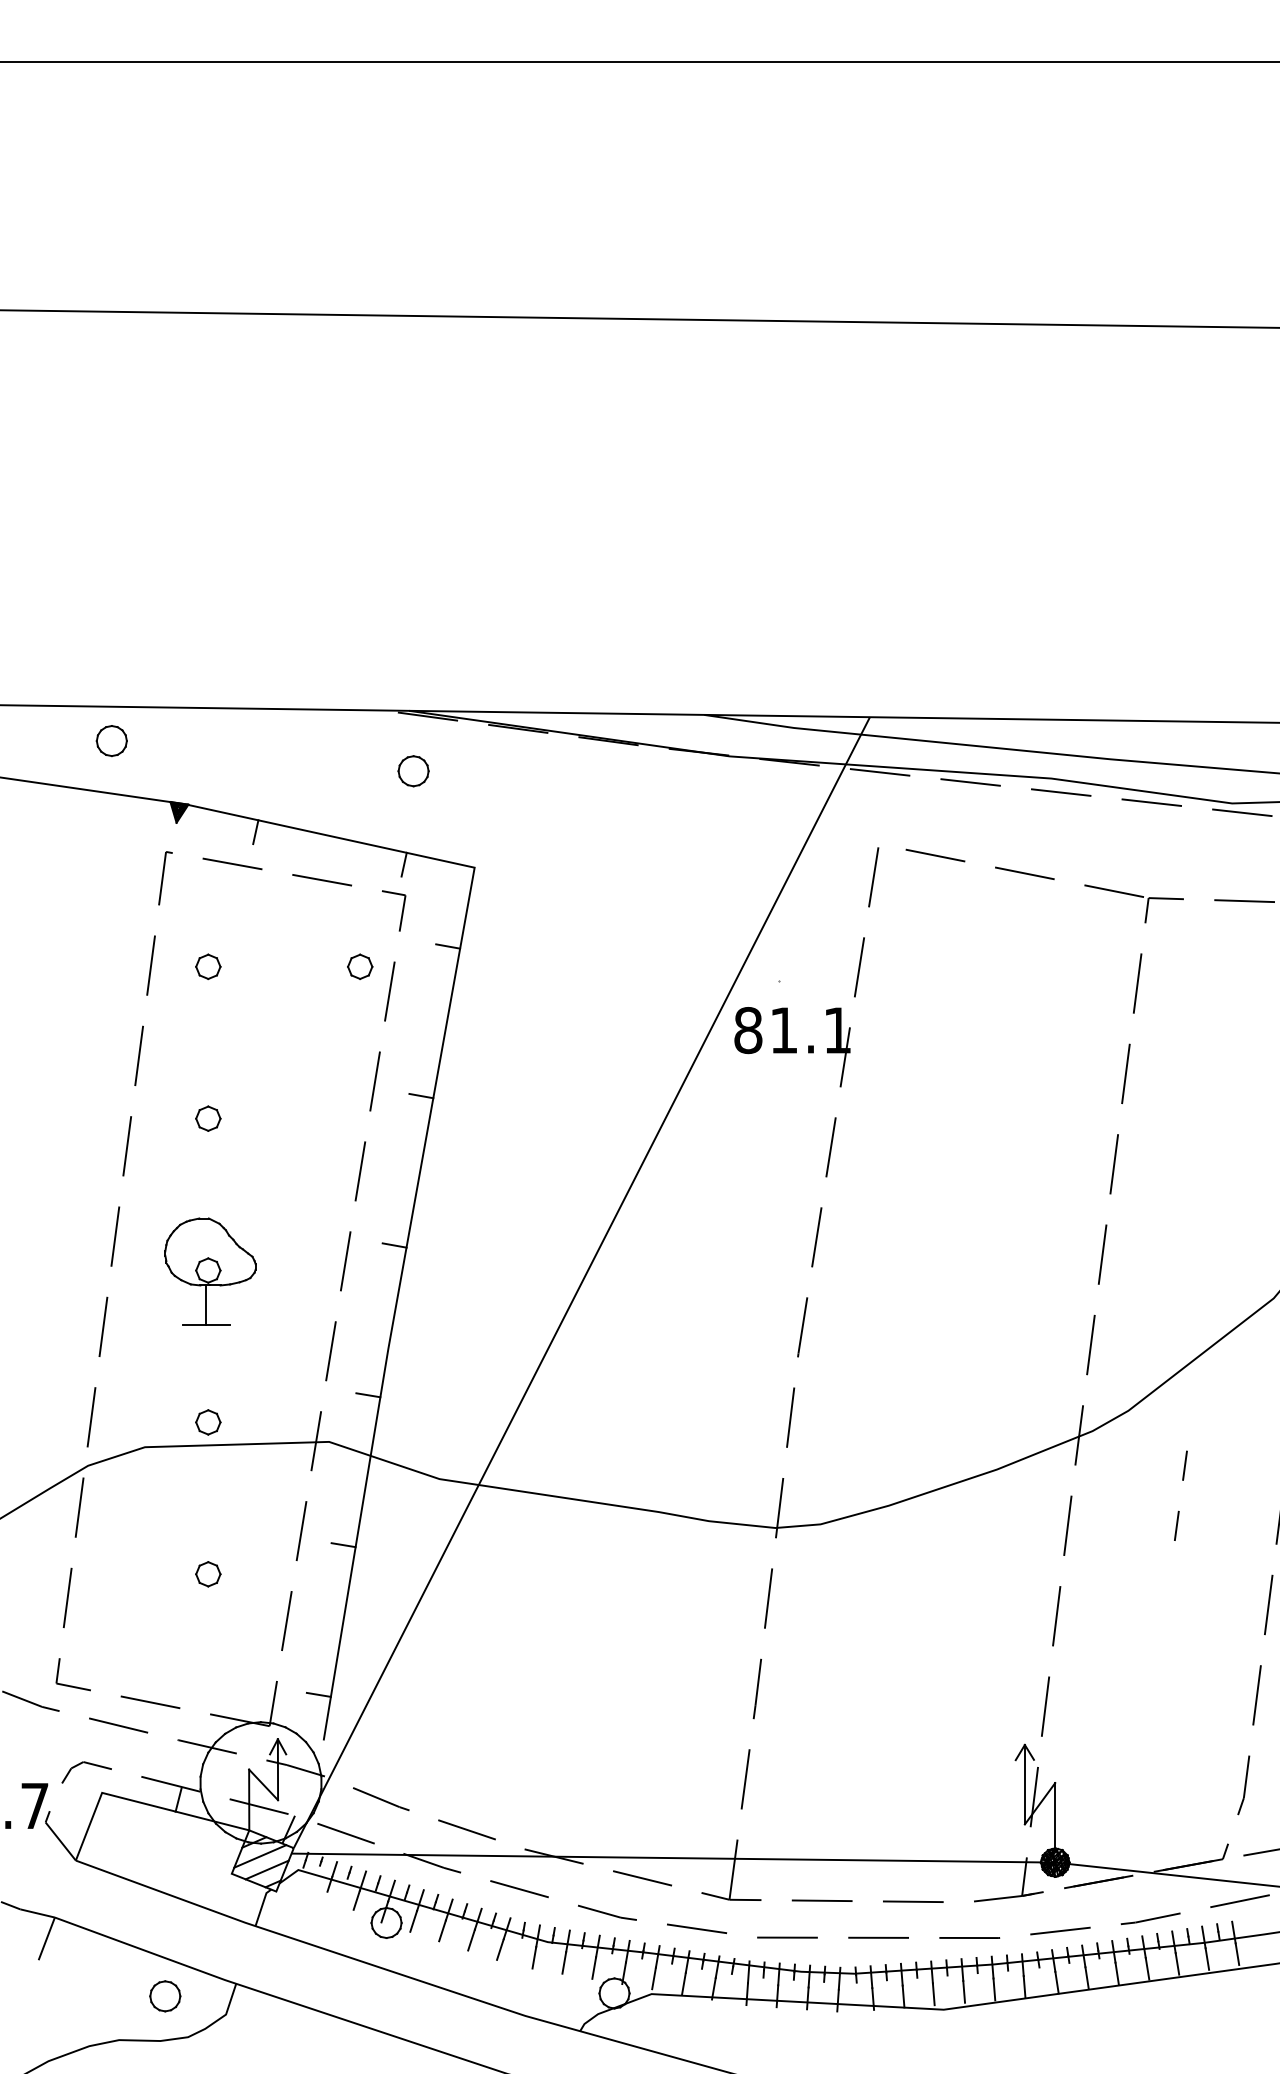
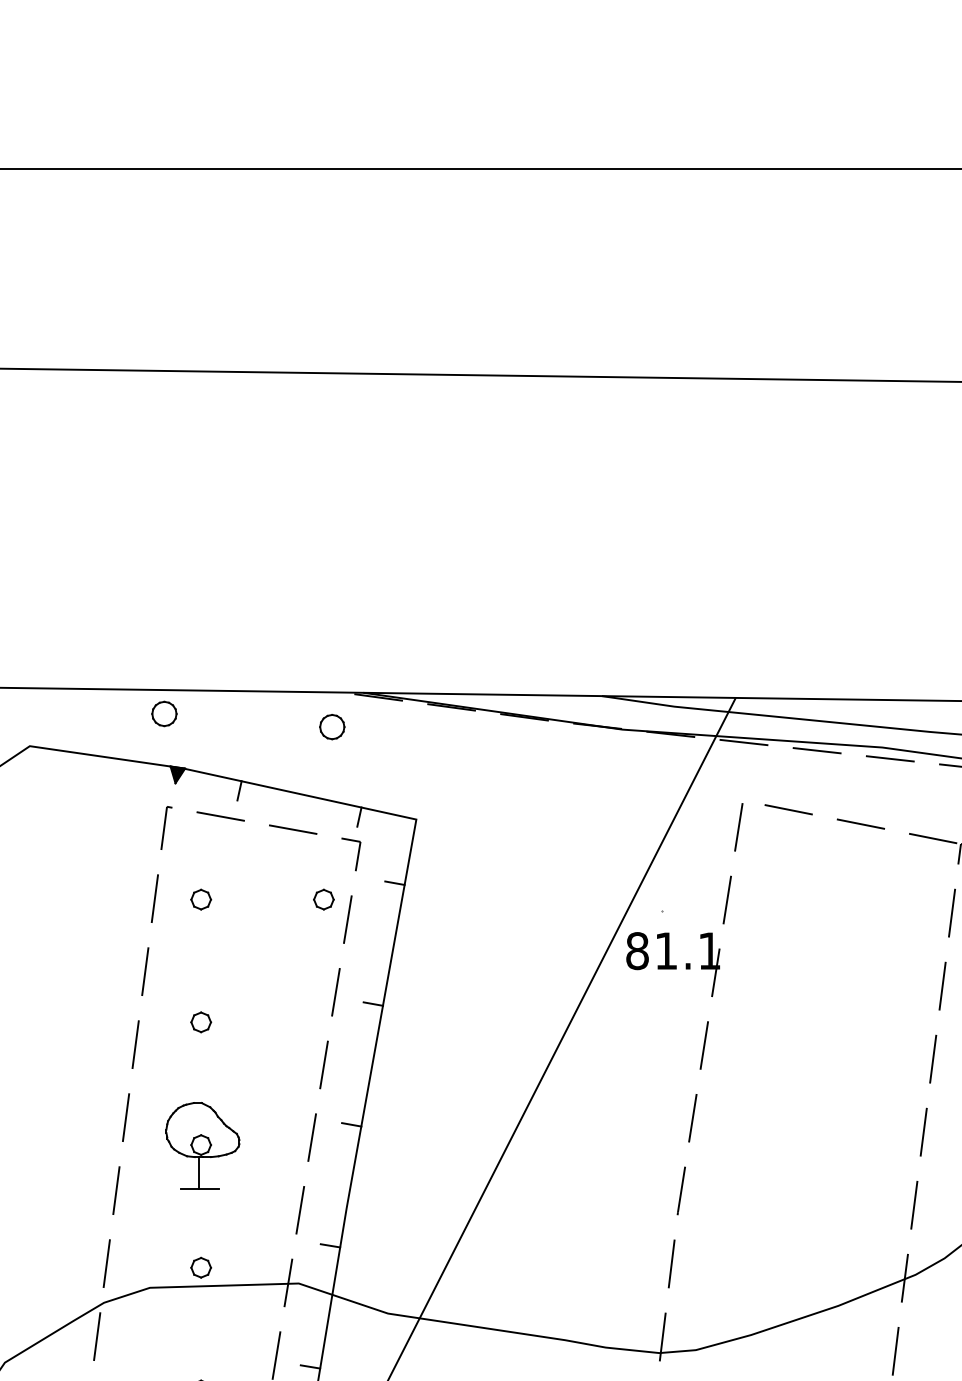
part: (111, 741) -> (164, 714), moved
part: (413, 771) -> (332, 727), moved

